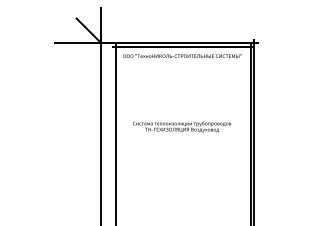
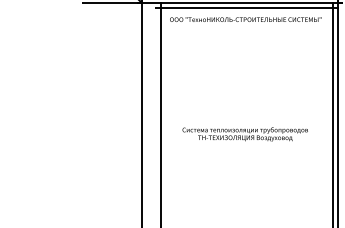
text: (182, 126) -> (245, 133), moved

